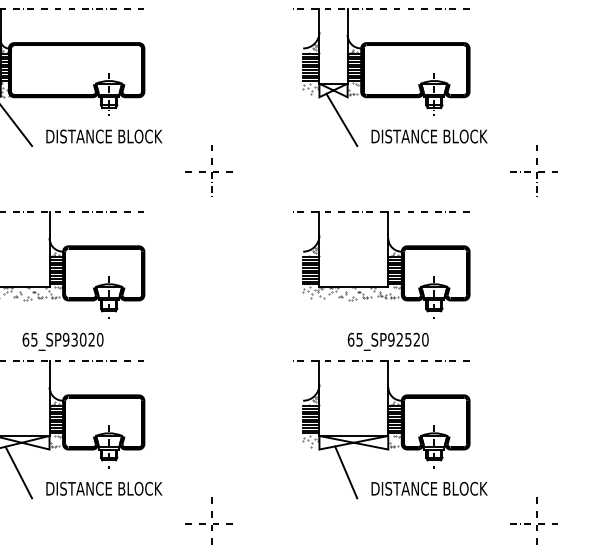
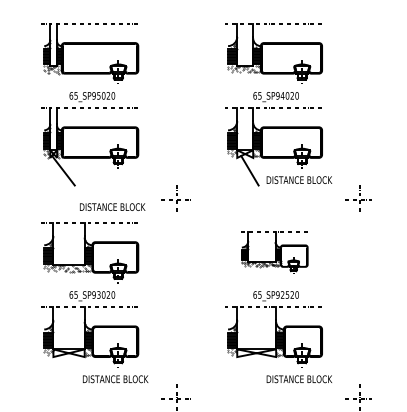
text: (104, 135) -> (112, 206), moved
part: (383, 264) -> (273, 252), size x0.7
line: (17, 471) -> (66, 369), removed
line: (346, 471) -> (252, 369), removed

